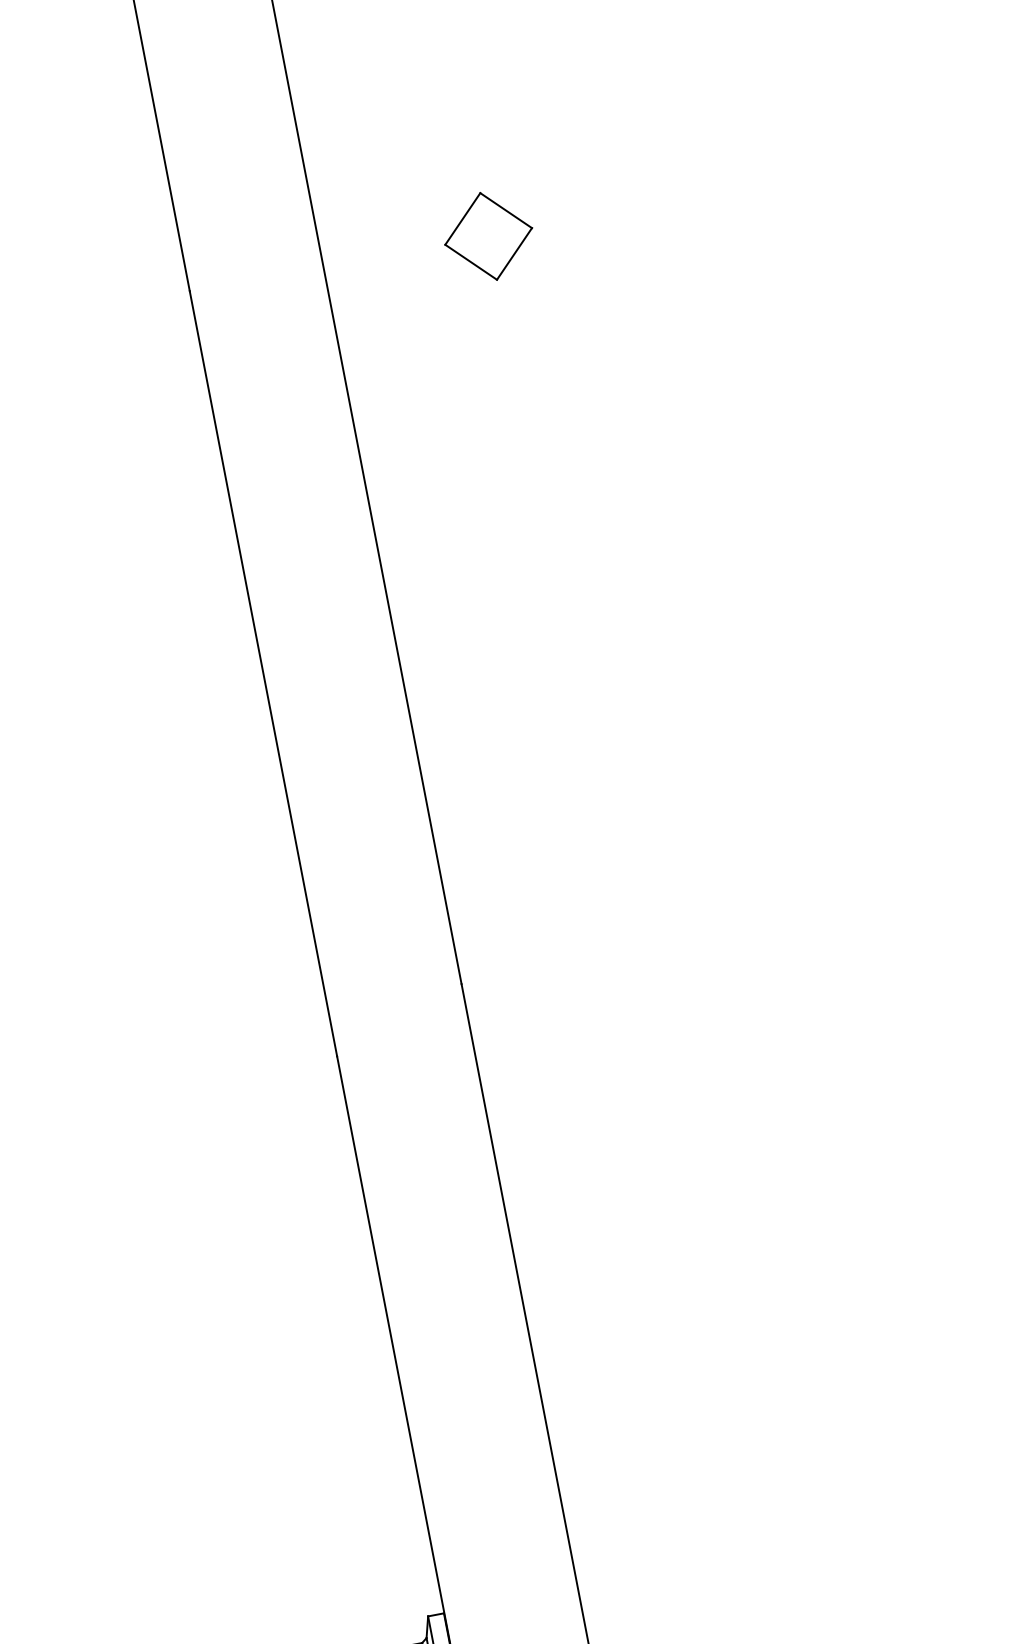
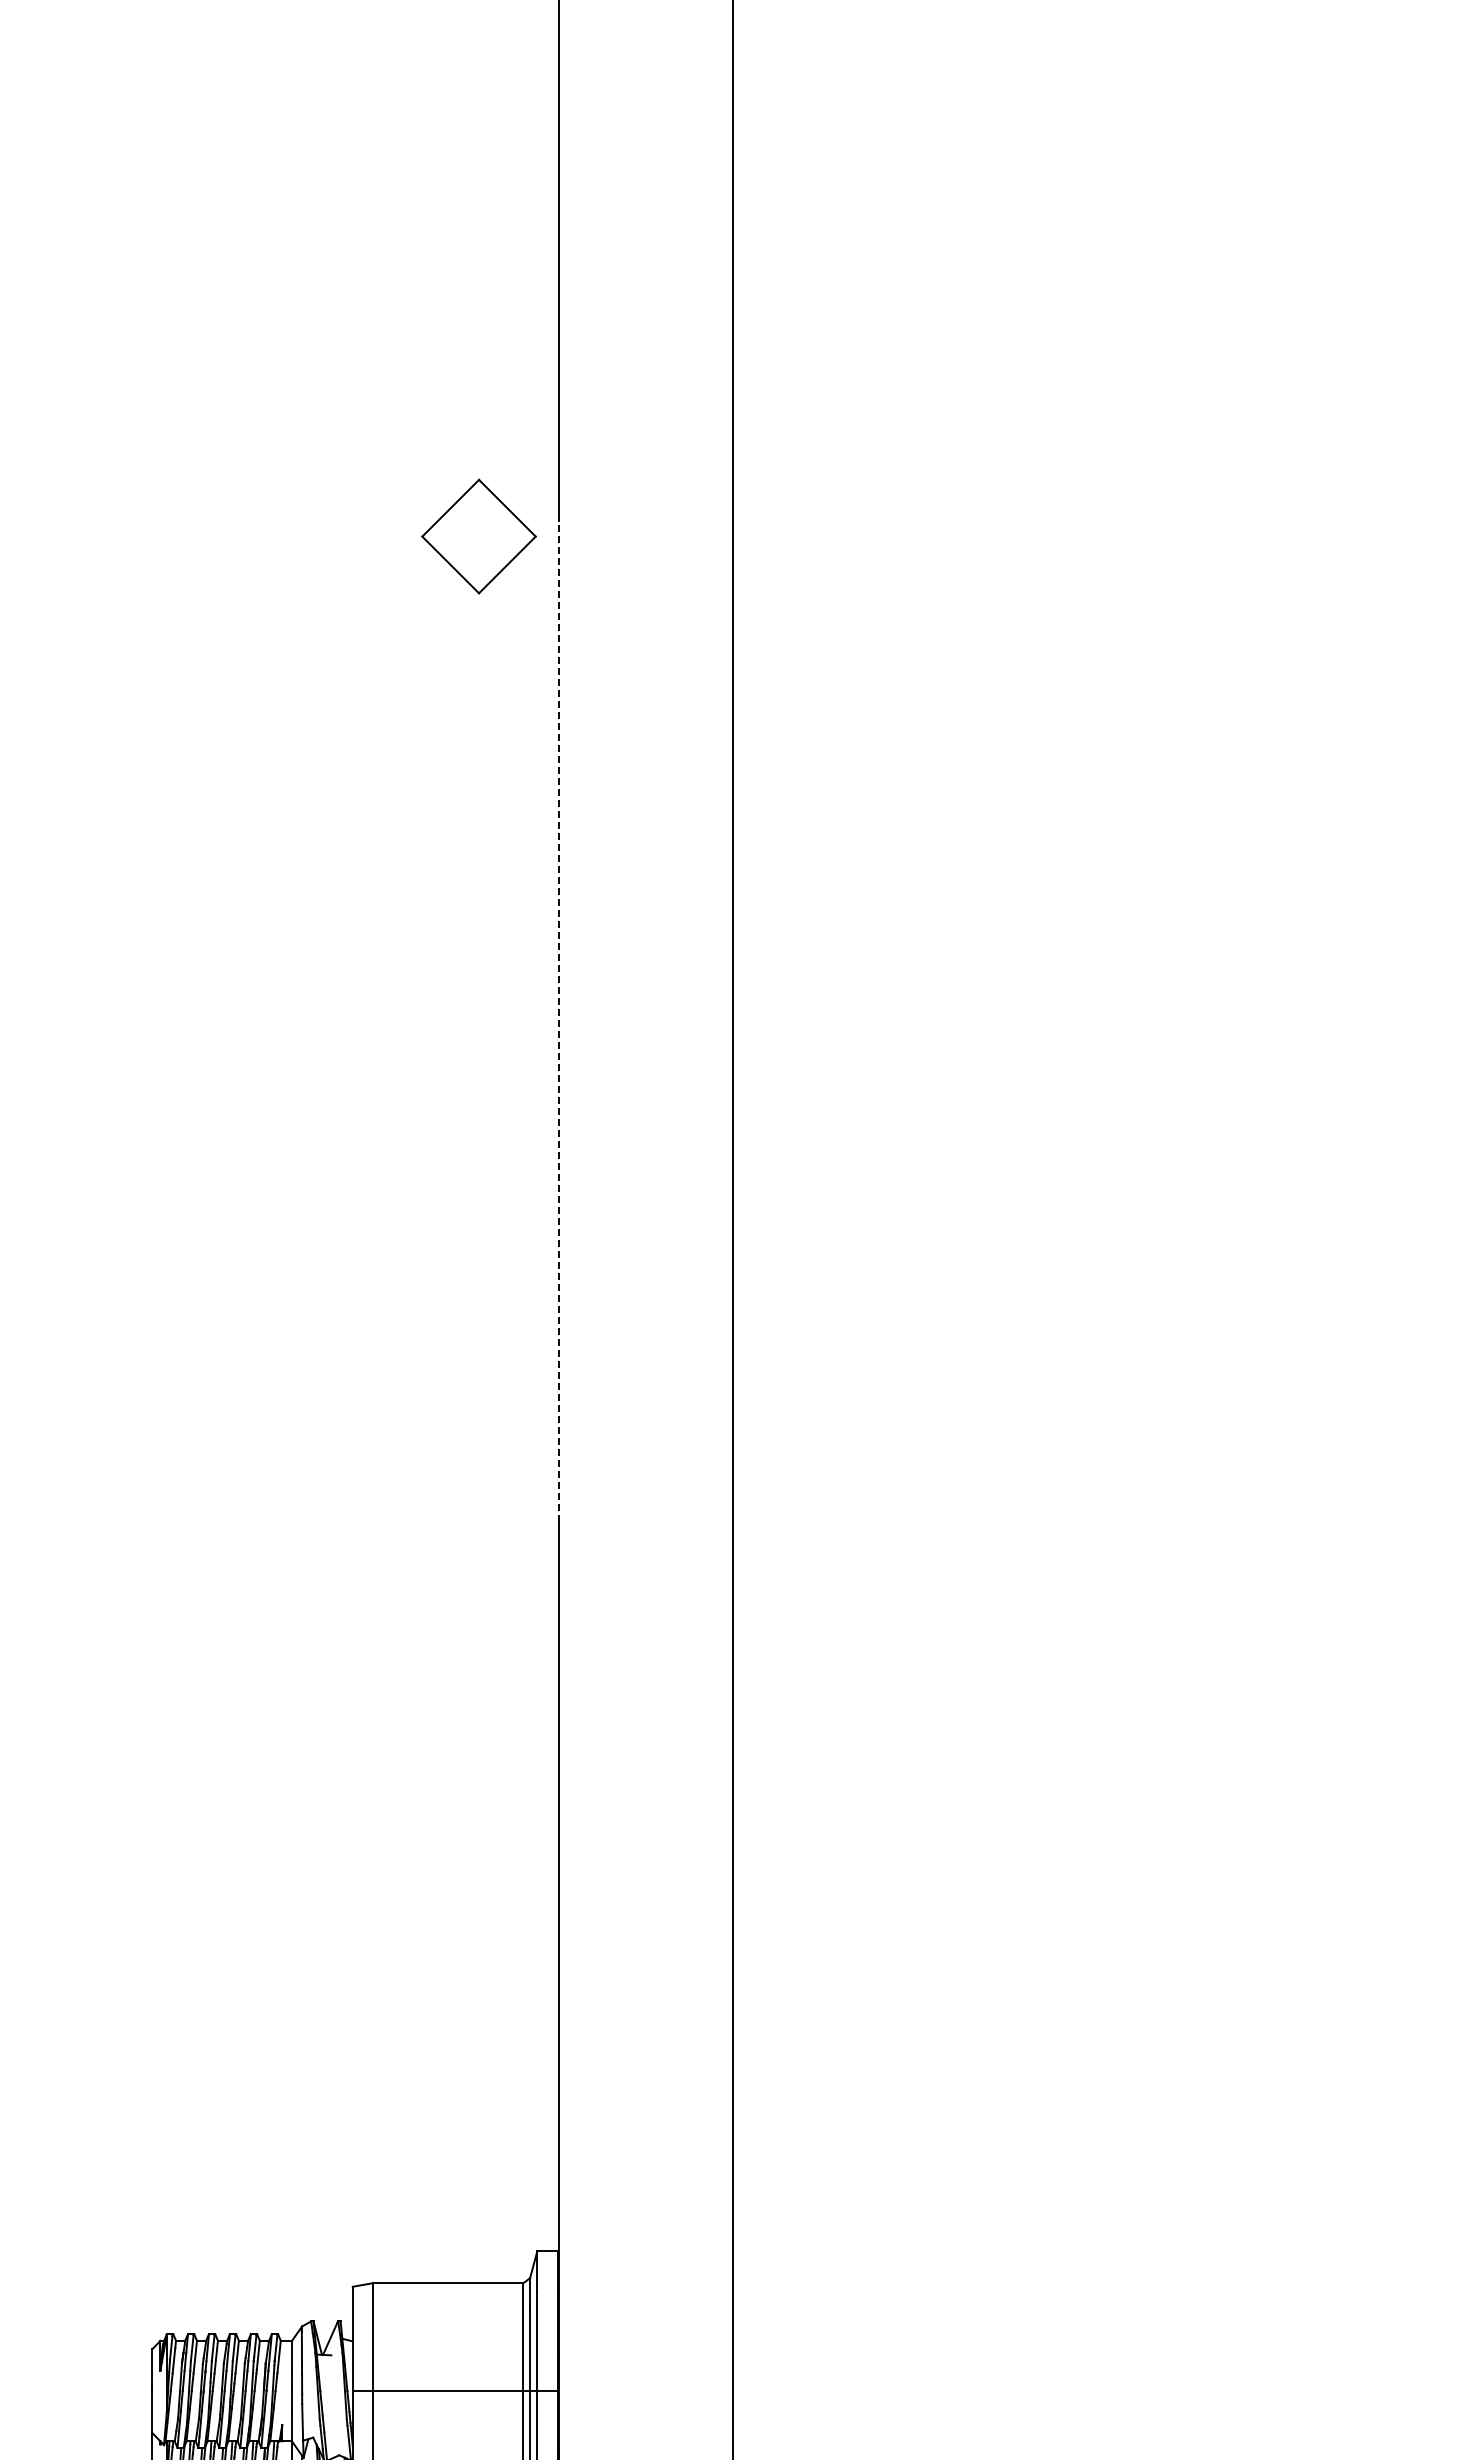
part: (488, 236) -> (478, 536), moved
line: (263, 673) -> (558, 1021), solid -> dashed

